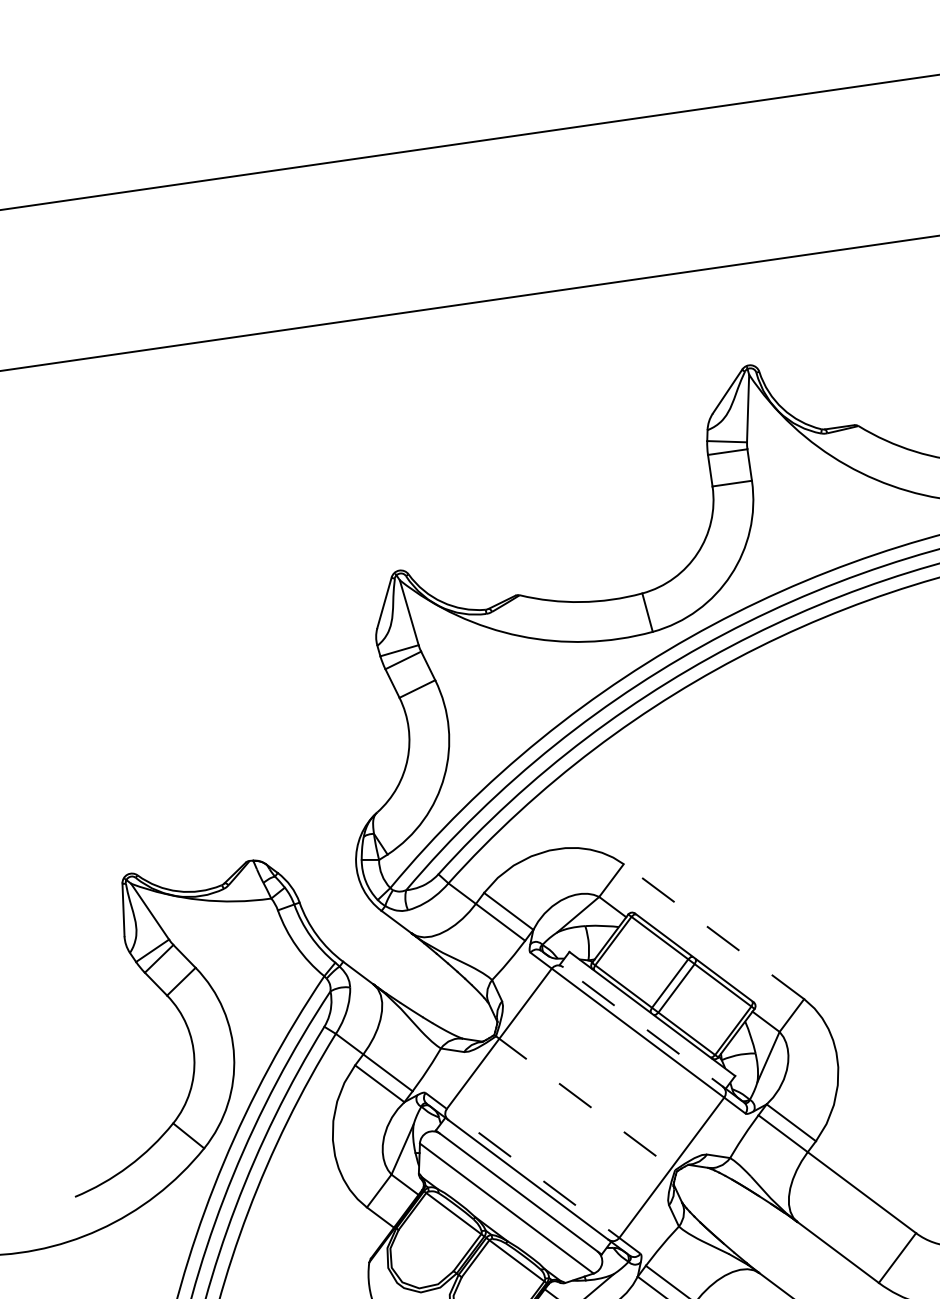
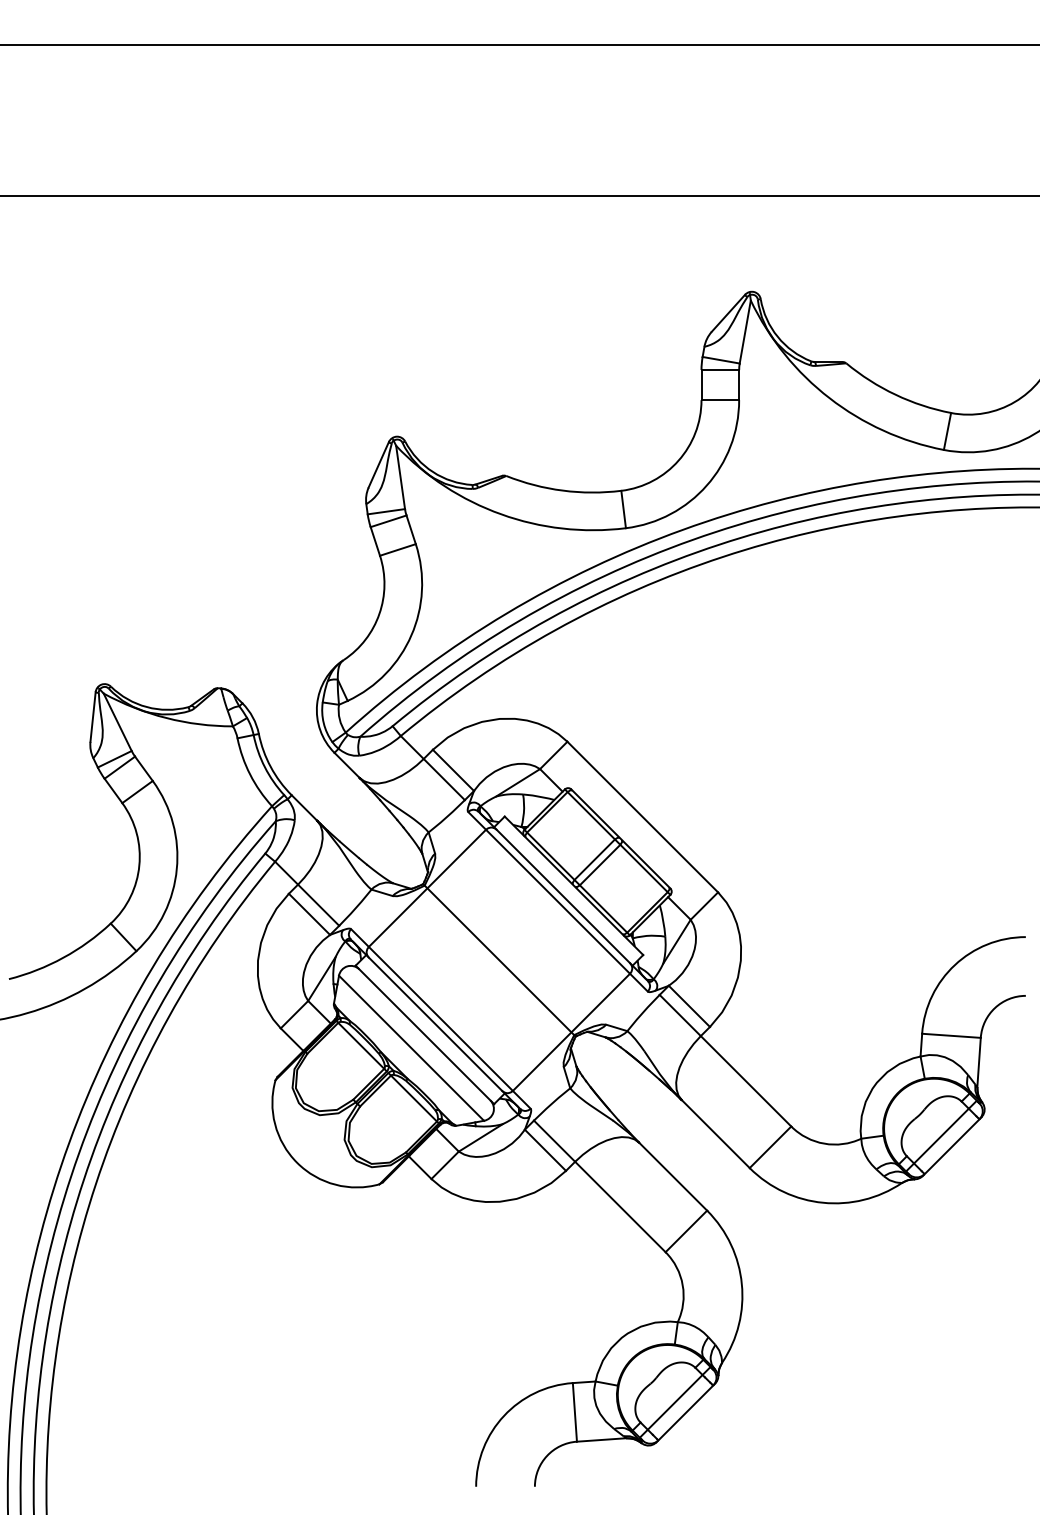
line: (713, 932) -> (642, 817), dashed -> solid
line: (642, 1026) -> (563, 896), dashed -> solid
line: (585, 1103) -> (499, 960), dashed -> solid
line: (532, 1173) -> (440, 1018), dashed -> solid

